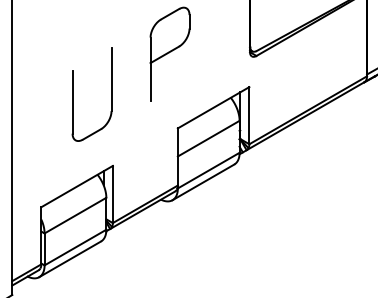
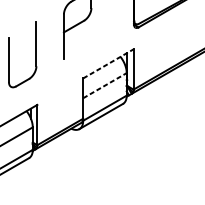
line: (214, 107) -> (109, 63), solid -> dashed
line: (208, 138) -> (104, 85), solid -> dashed

